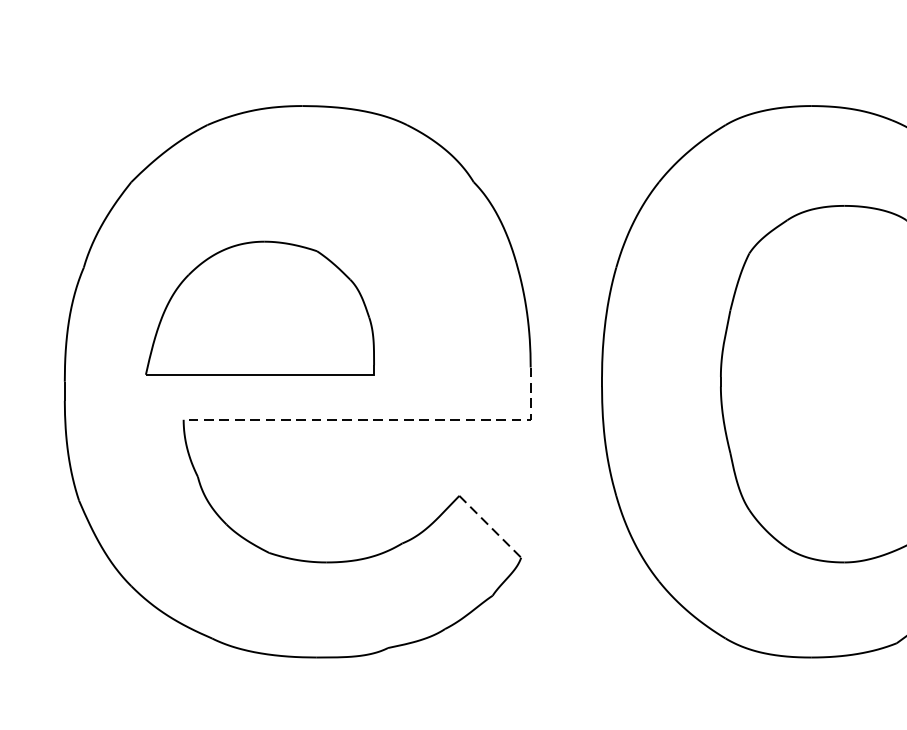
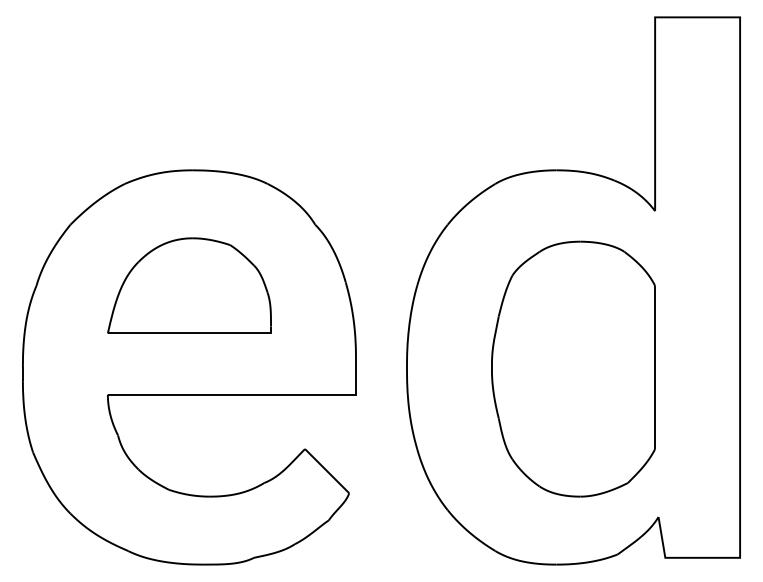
part: (260, 307) -> (189, 285), moved
line: (384, 419) -> (251, 394), dashed -> solid
line: (490, 527) -> (327, 471), dashed -> solid

